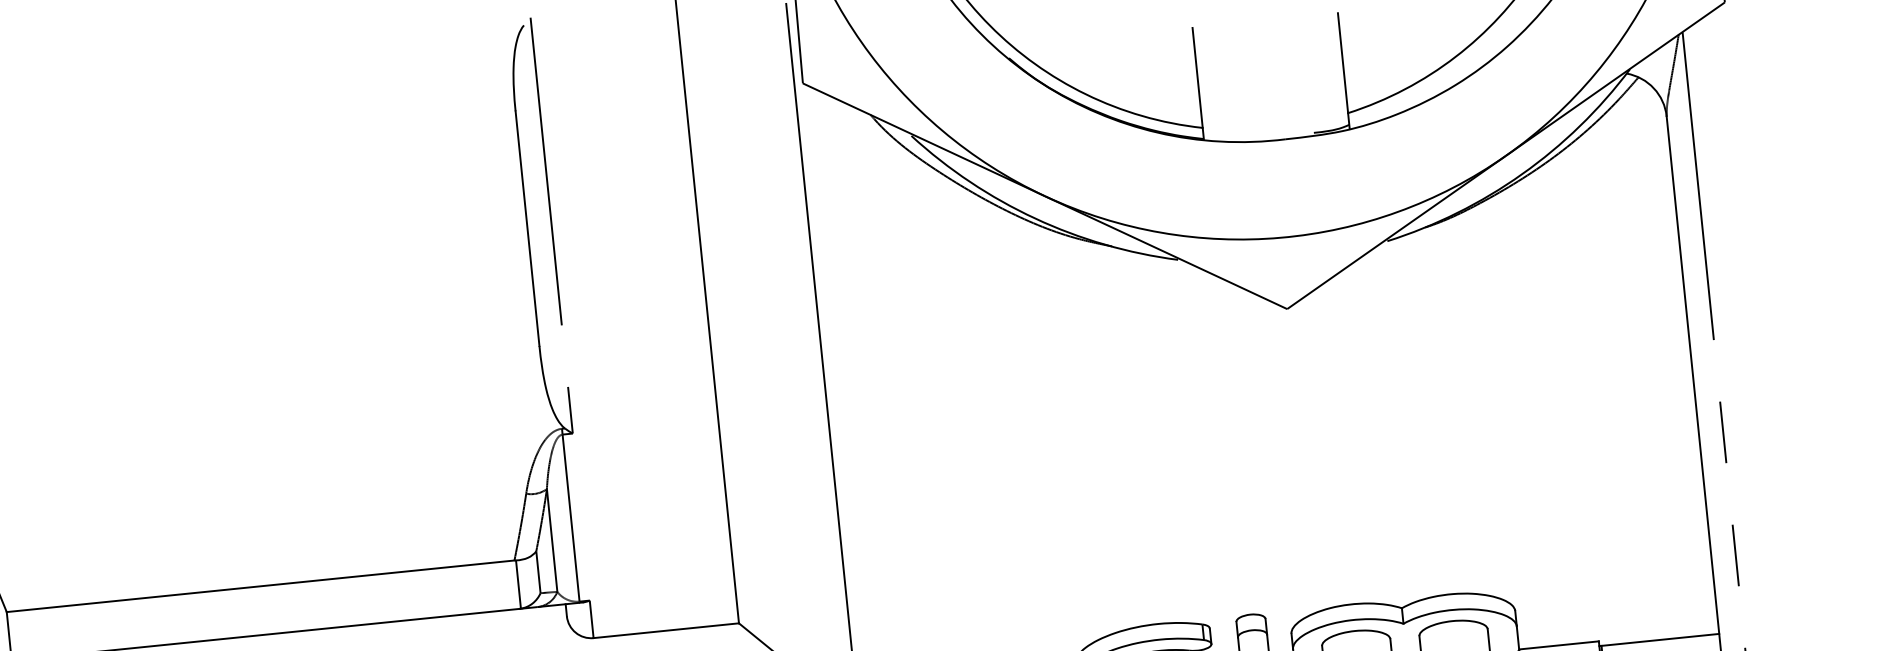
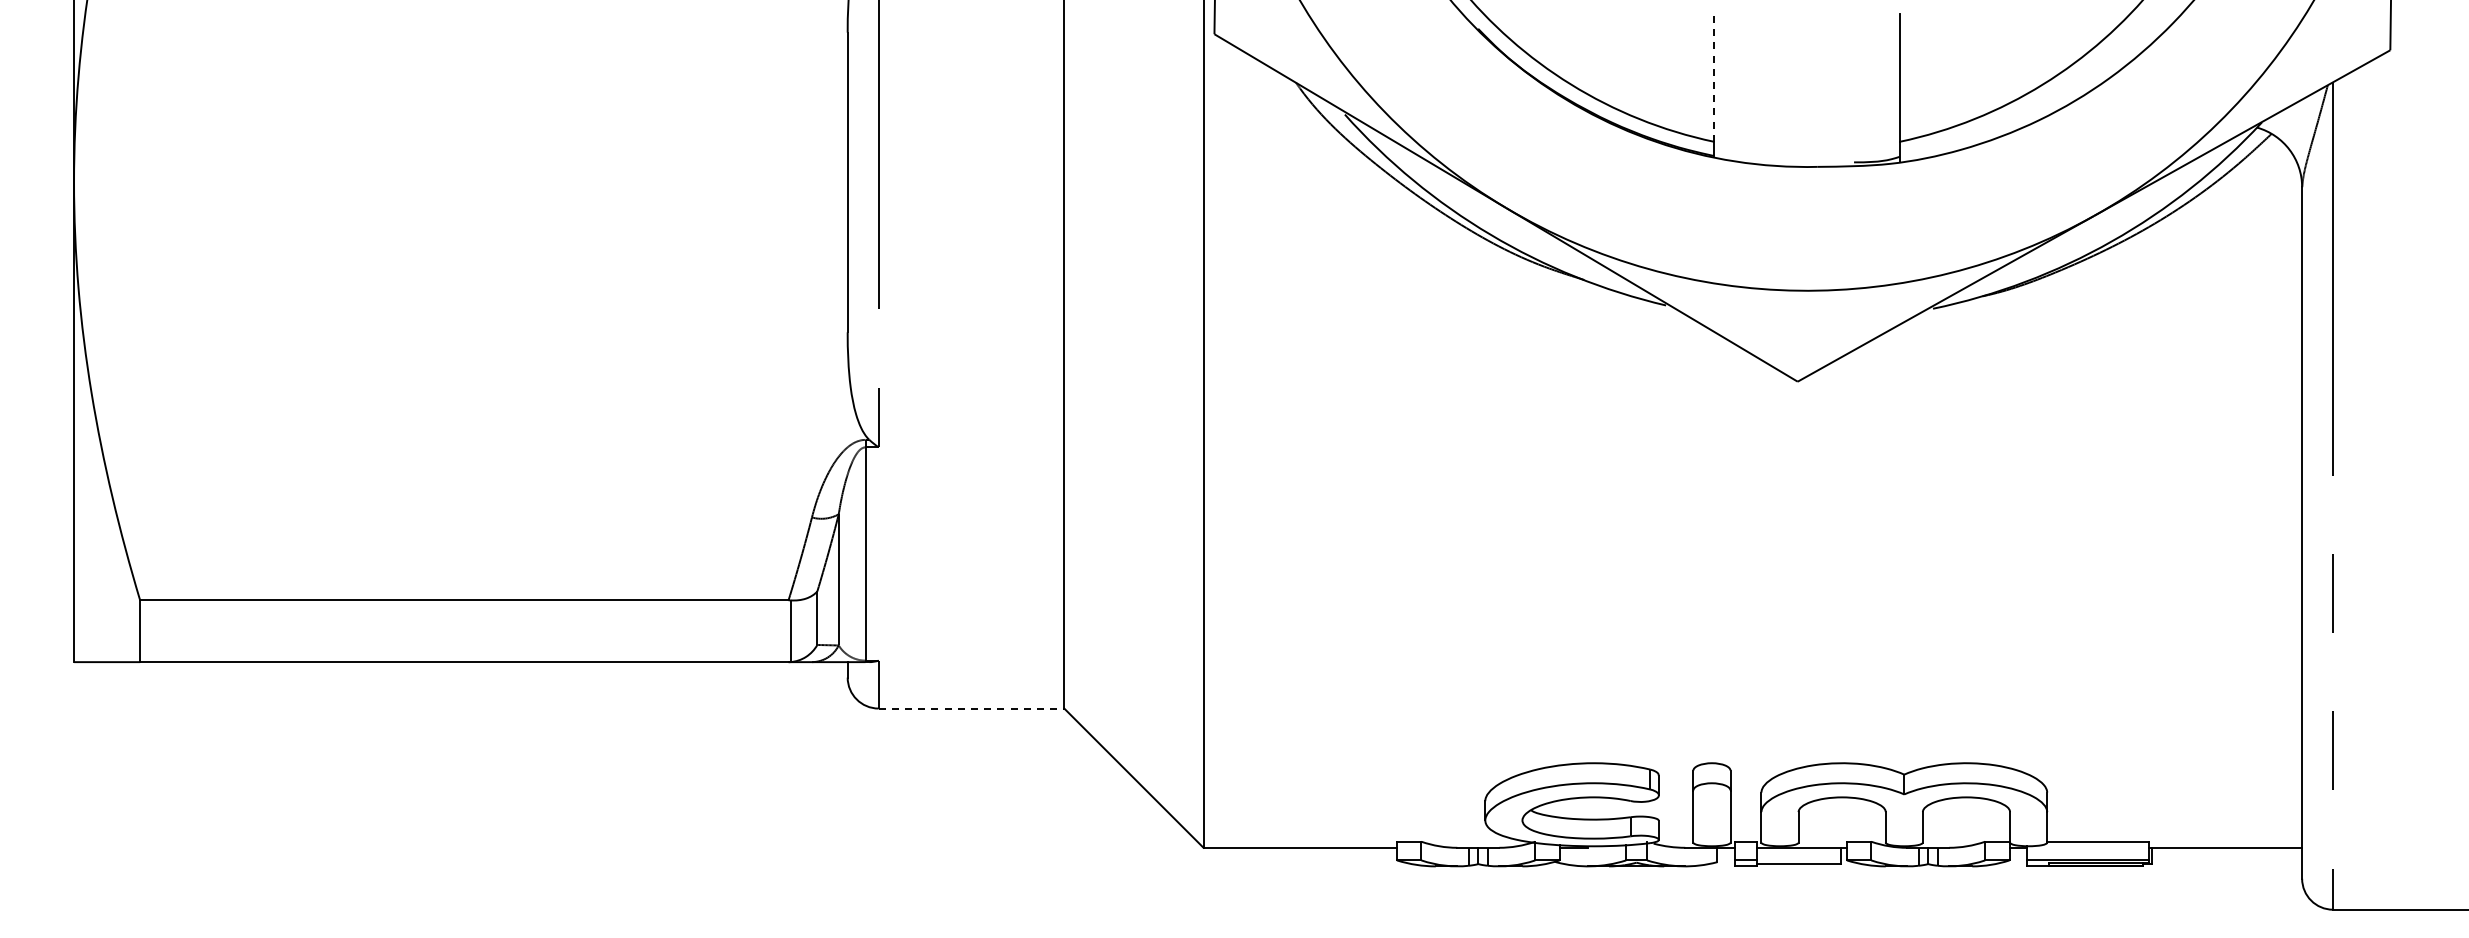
line: (1197, 78) -> (1714, 78), solid -> dashed
line: (666, 630) -> (971, 708), solid -> dashed

